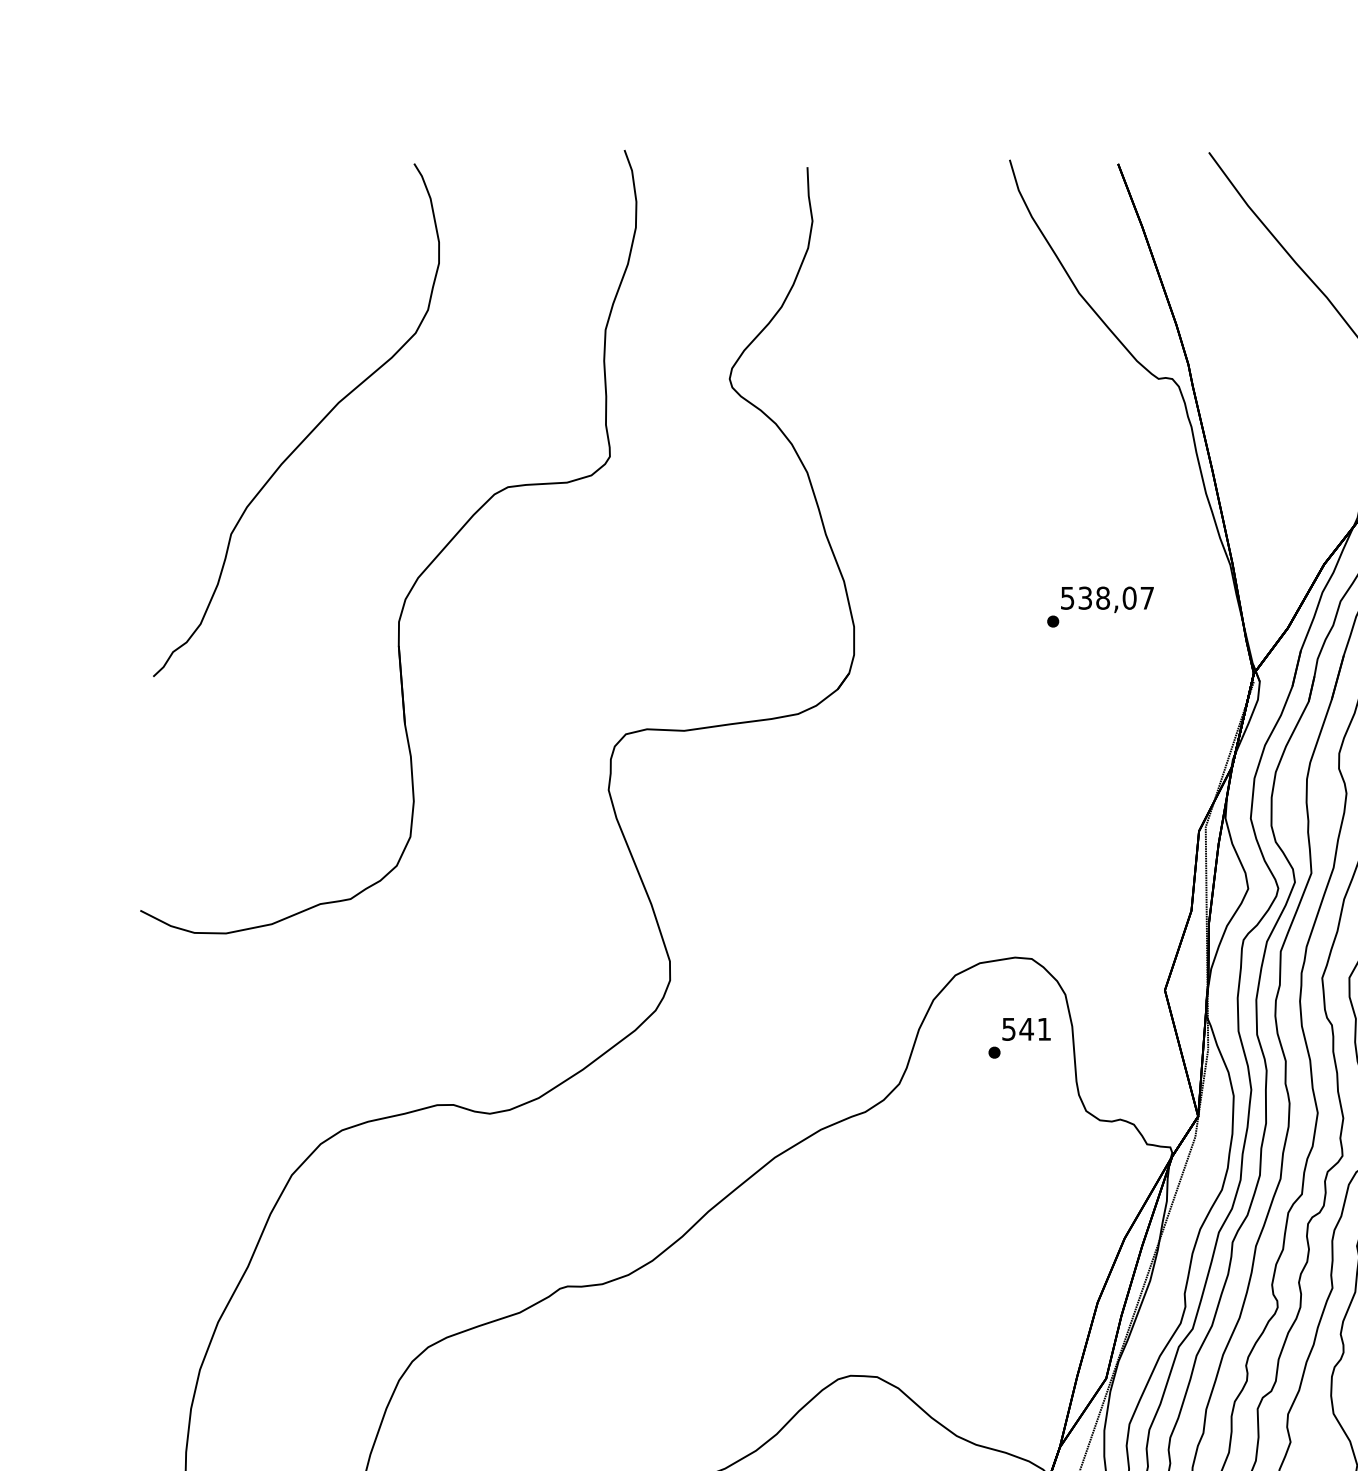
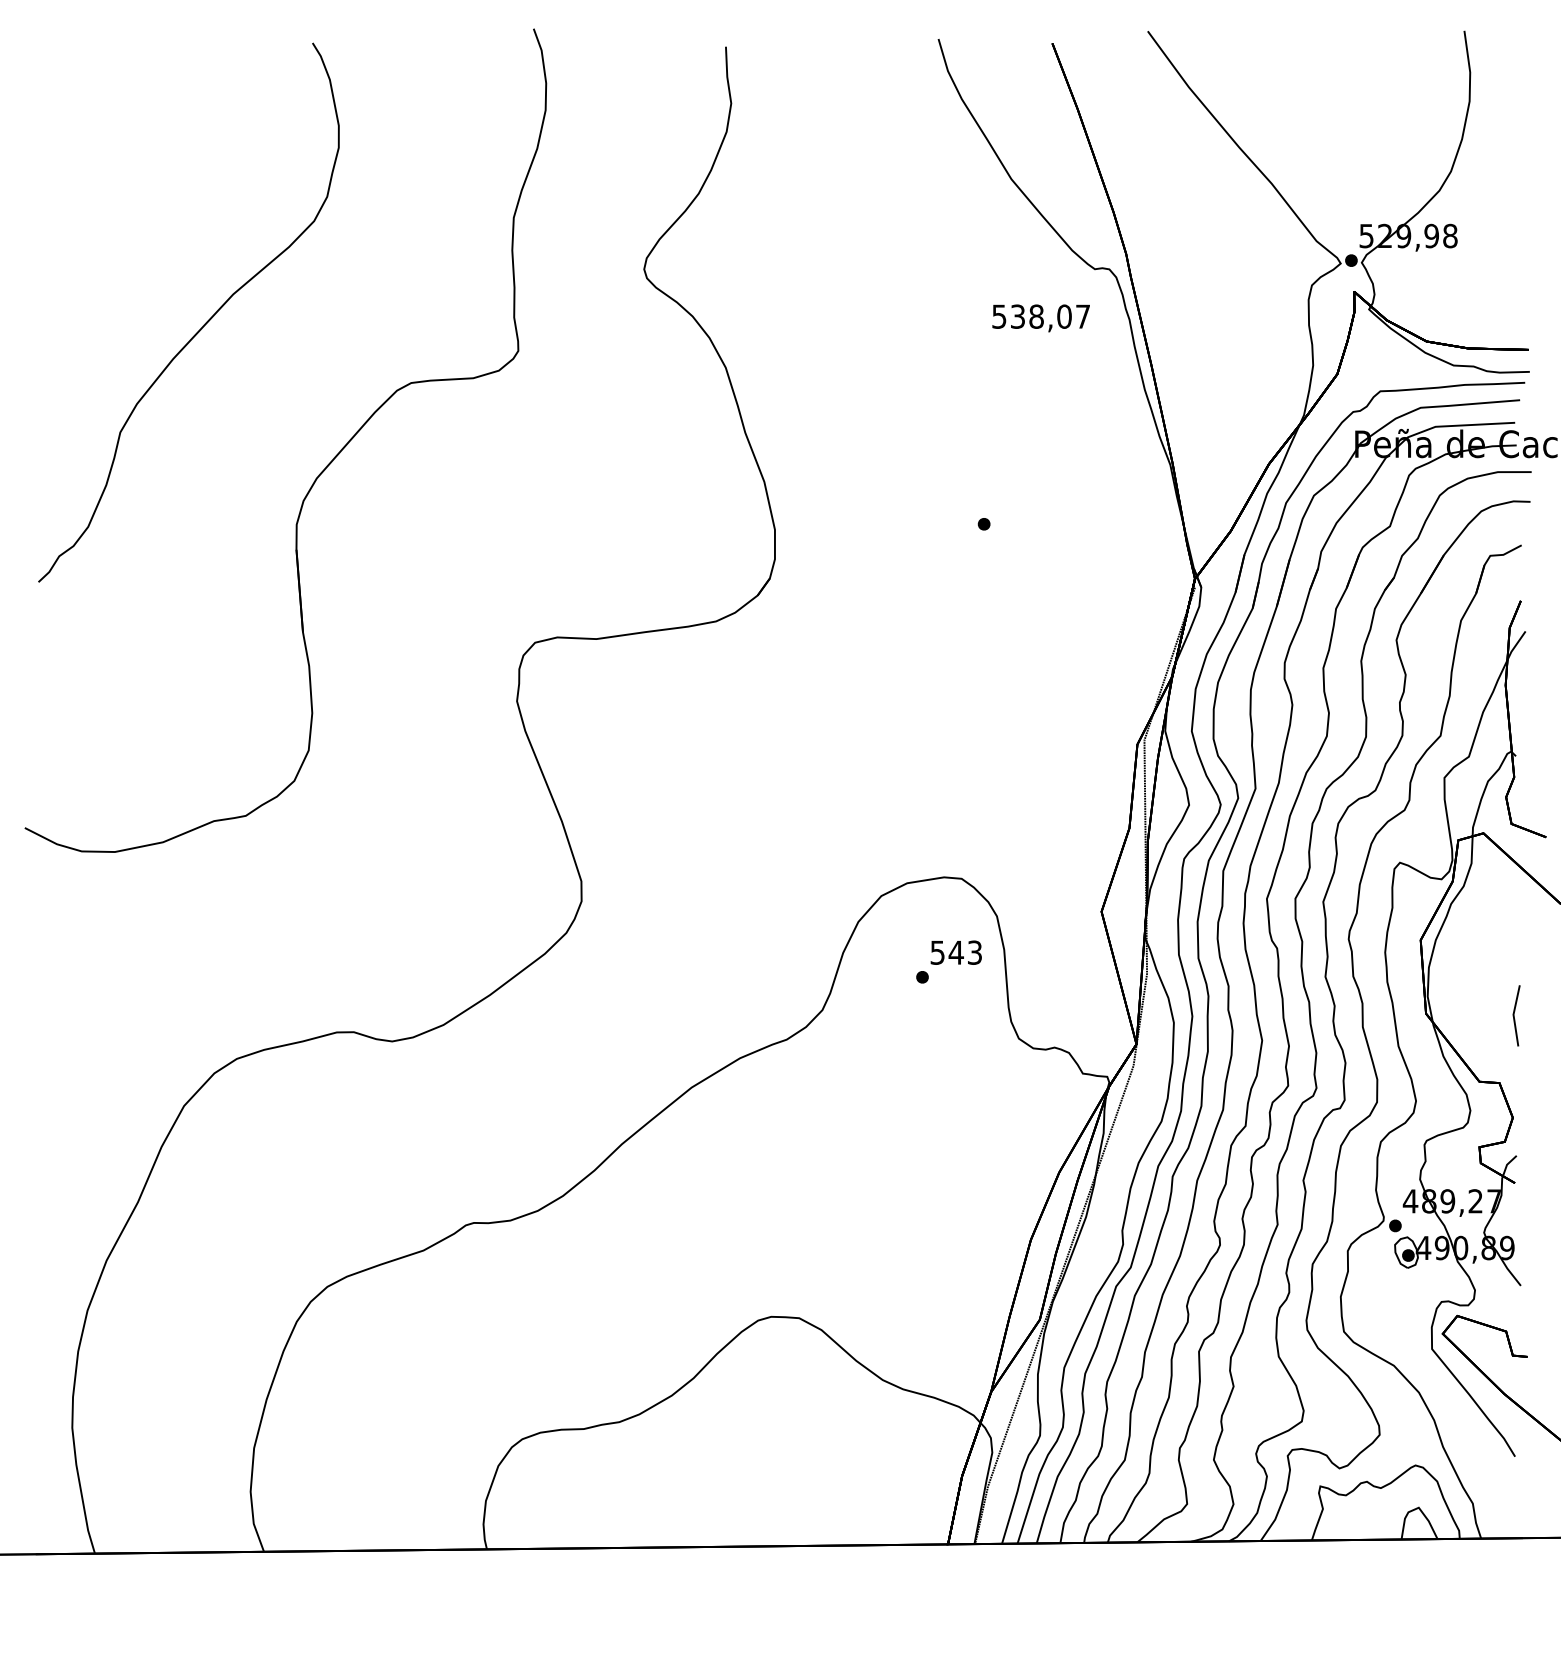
text: (1106, 599) -> (1040, 318), moved
text: (1044, 1029) -> (974, 952), 541 -> 543

